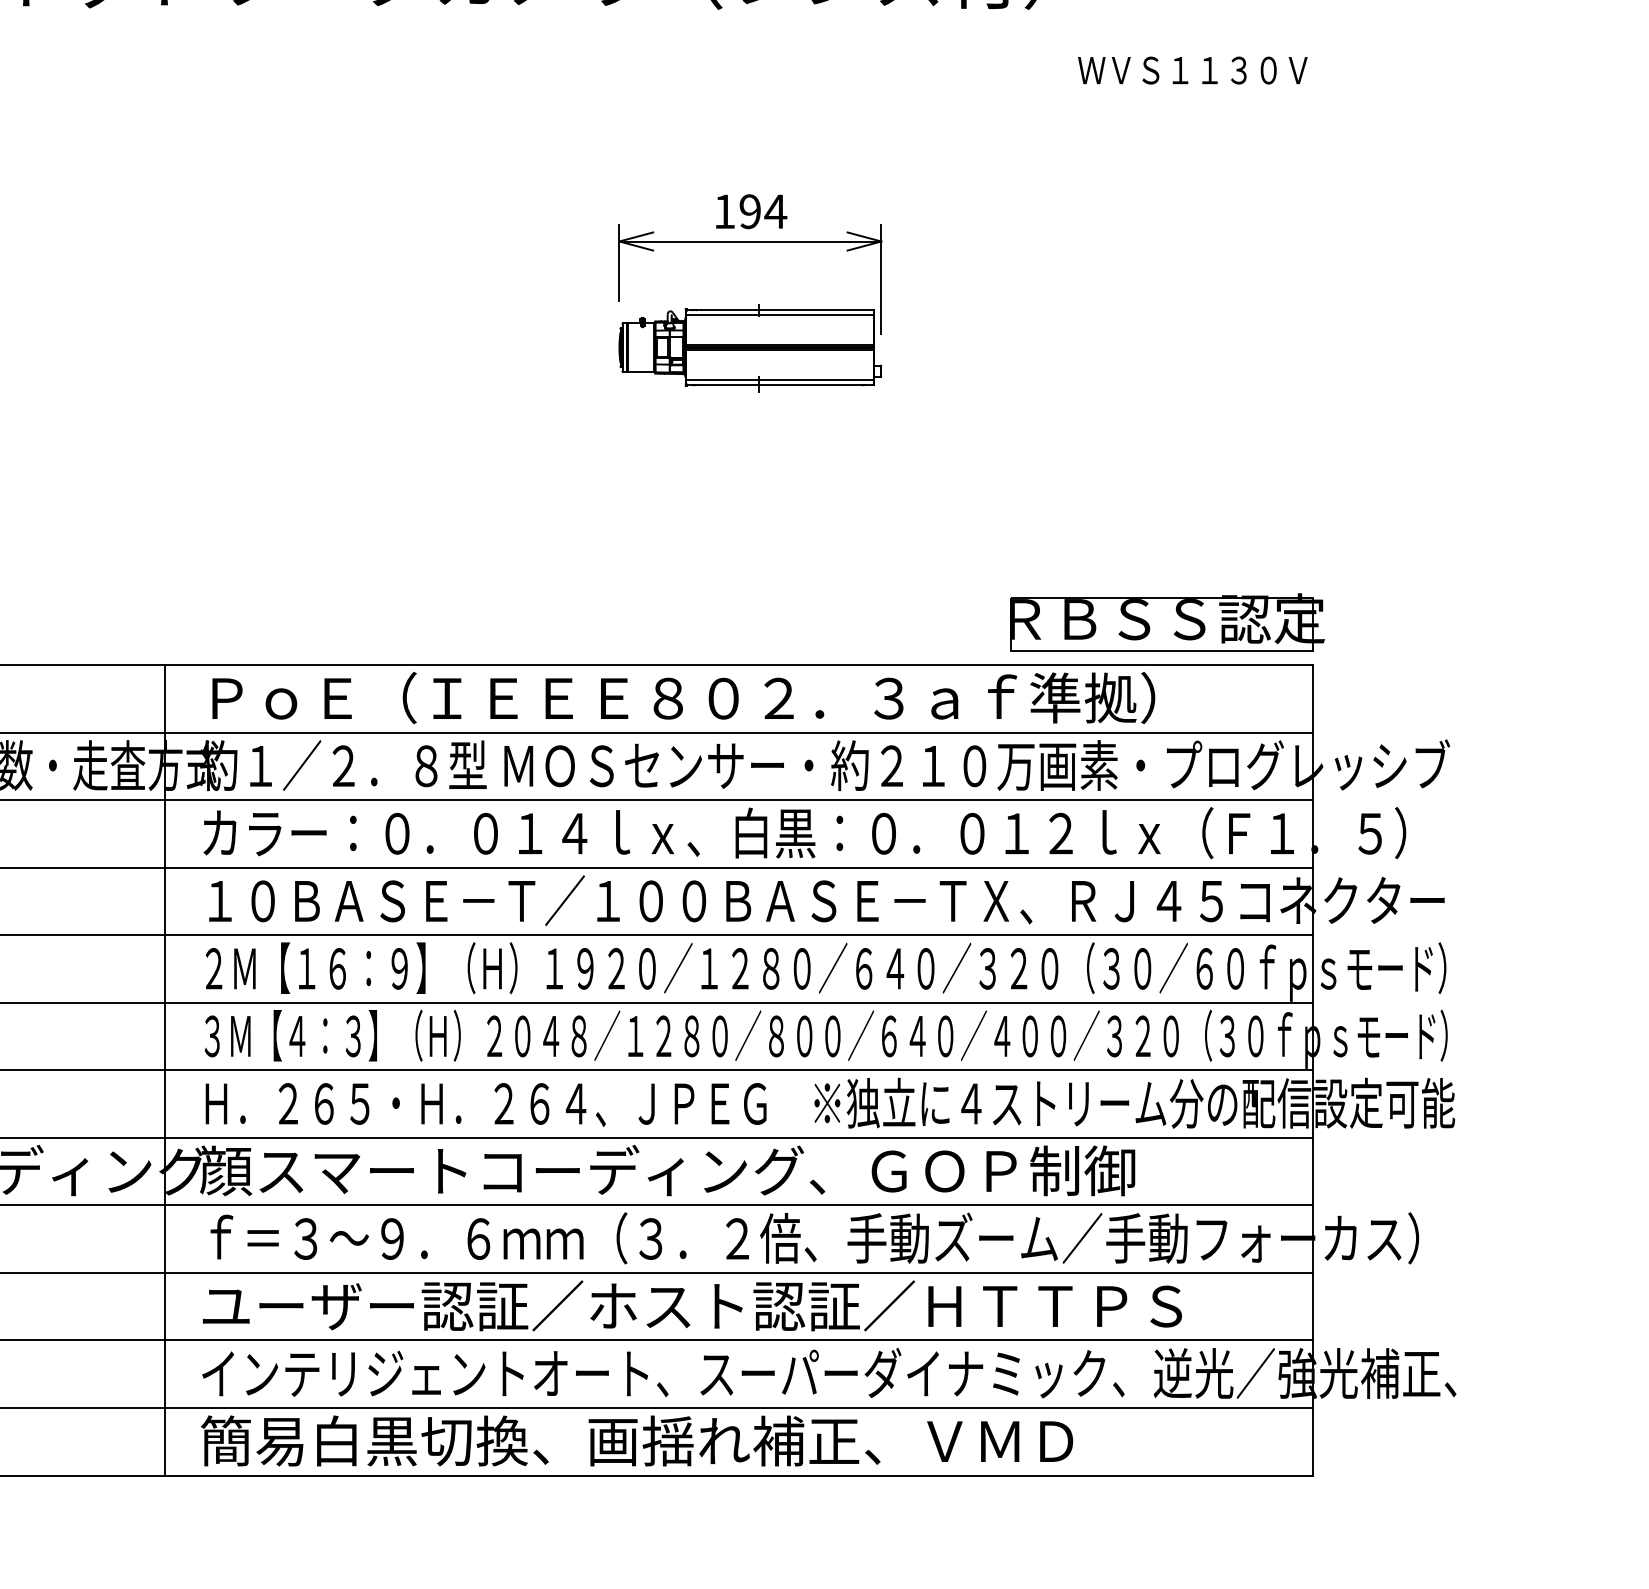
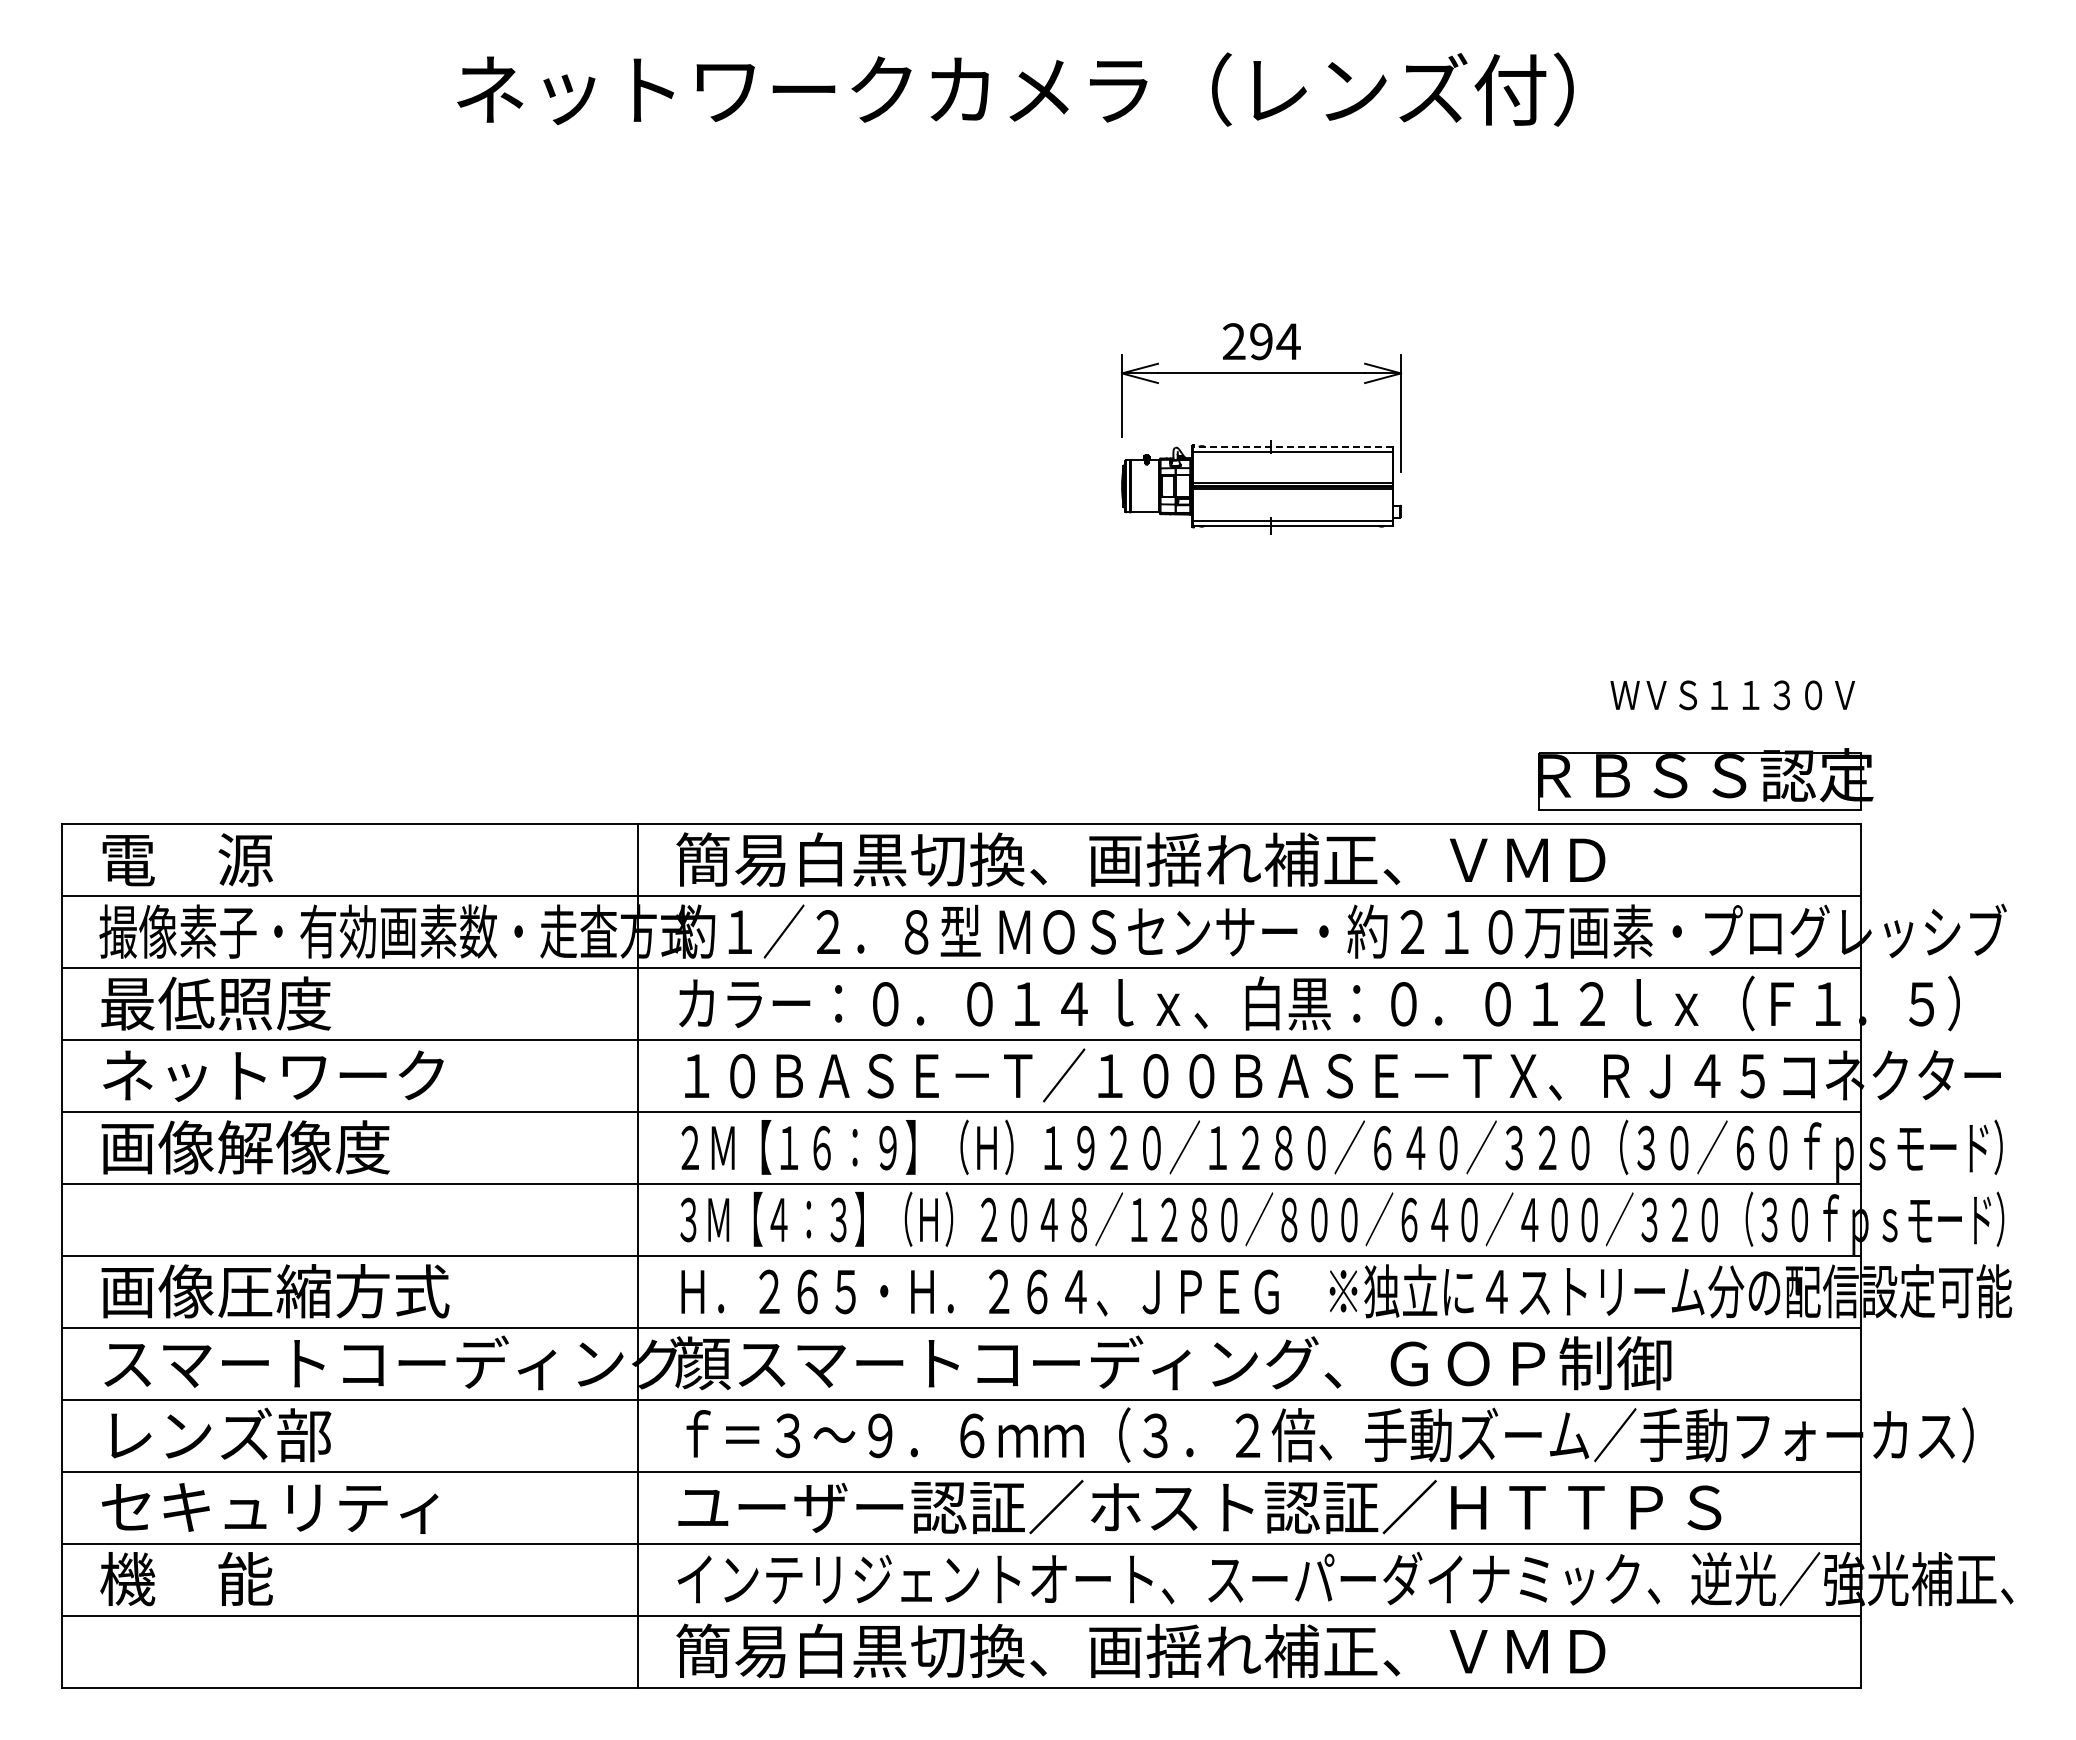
text: (1192, 70) -> (1732, 695), moved
text: (725, 211) -> (1234, 341), 194 -> 294
line: (779, 310) -> (1292, 446), solid -> dashed
text: (678, 697) -> (1184, 859), ＰｏＥ（ＩＥＥＥ８０２．３ａｆ準拠） -> 簡易白黒切換、画揺れ補正、ＶＭＤ

